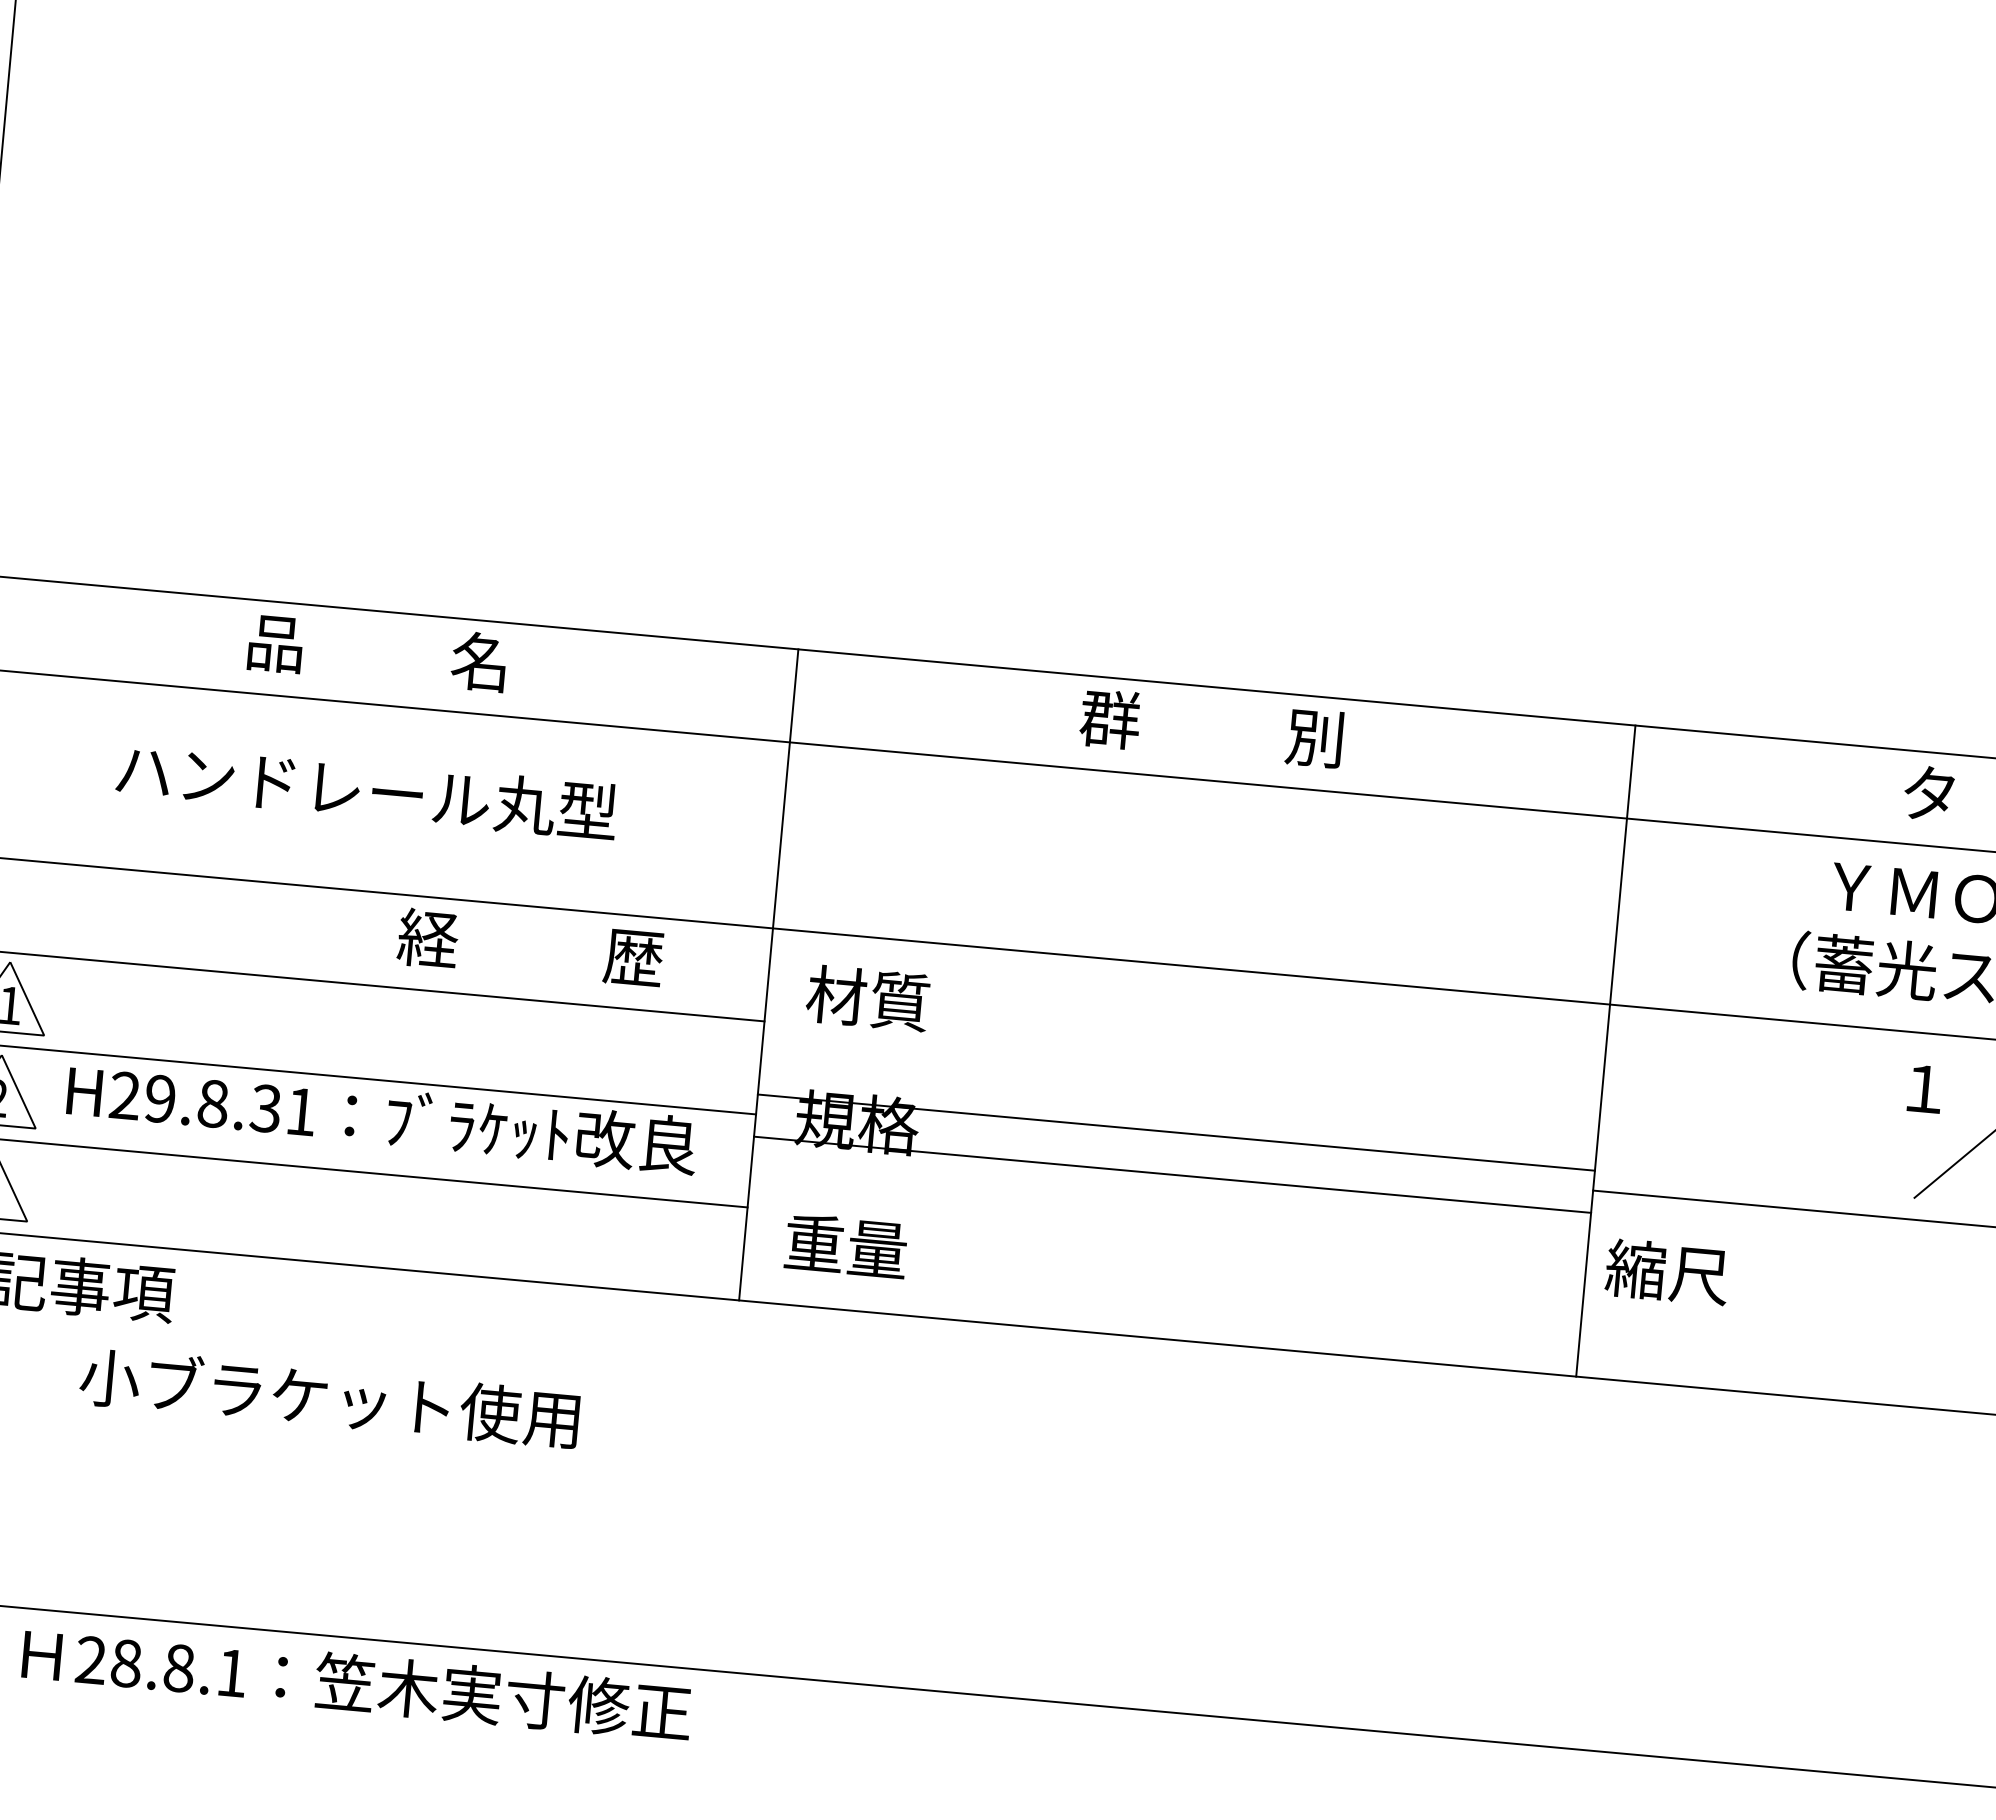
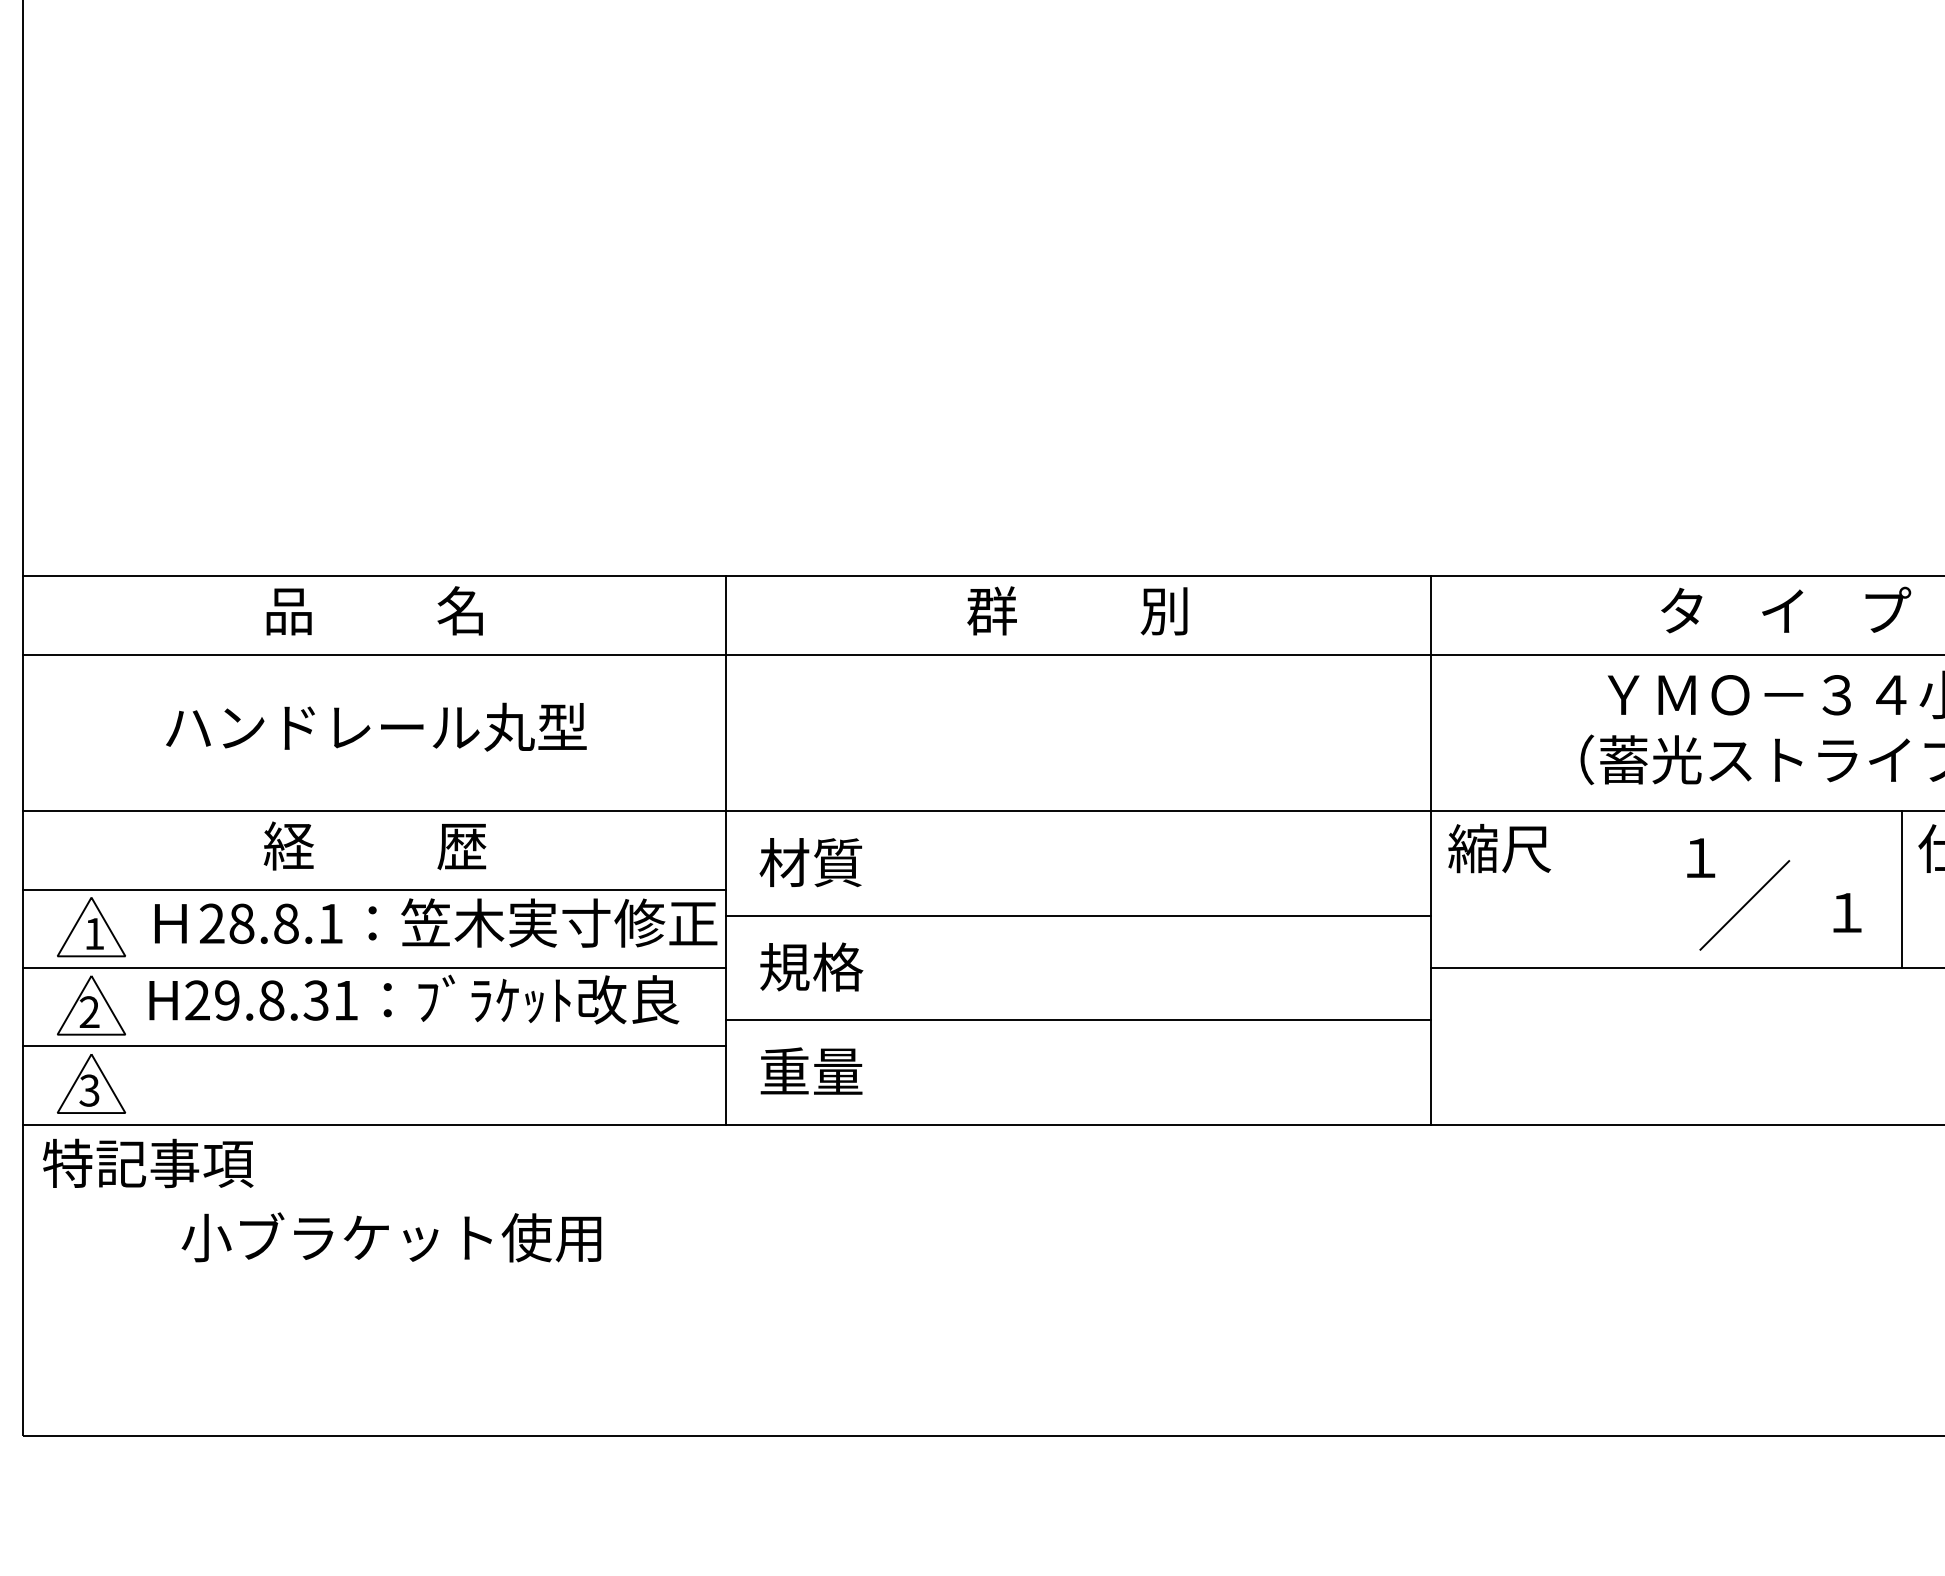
text: (529, 947) -> (374, 845), moved
line: (1176, 1132) -> (1078, 1020), moved
line: (1172, 1174) -> (1078, 915), moved
text: (1667, 1272) -> (1499, 848), moved
text: (357, 1683) -> (436, 922), moved

